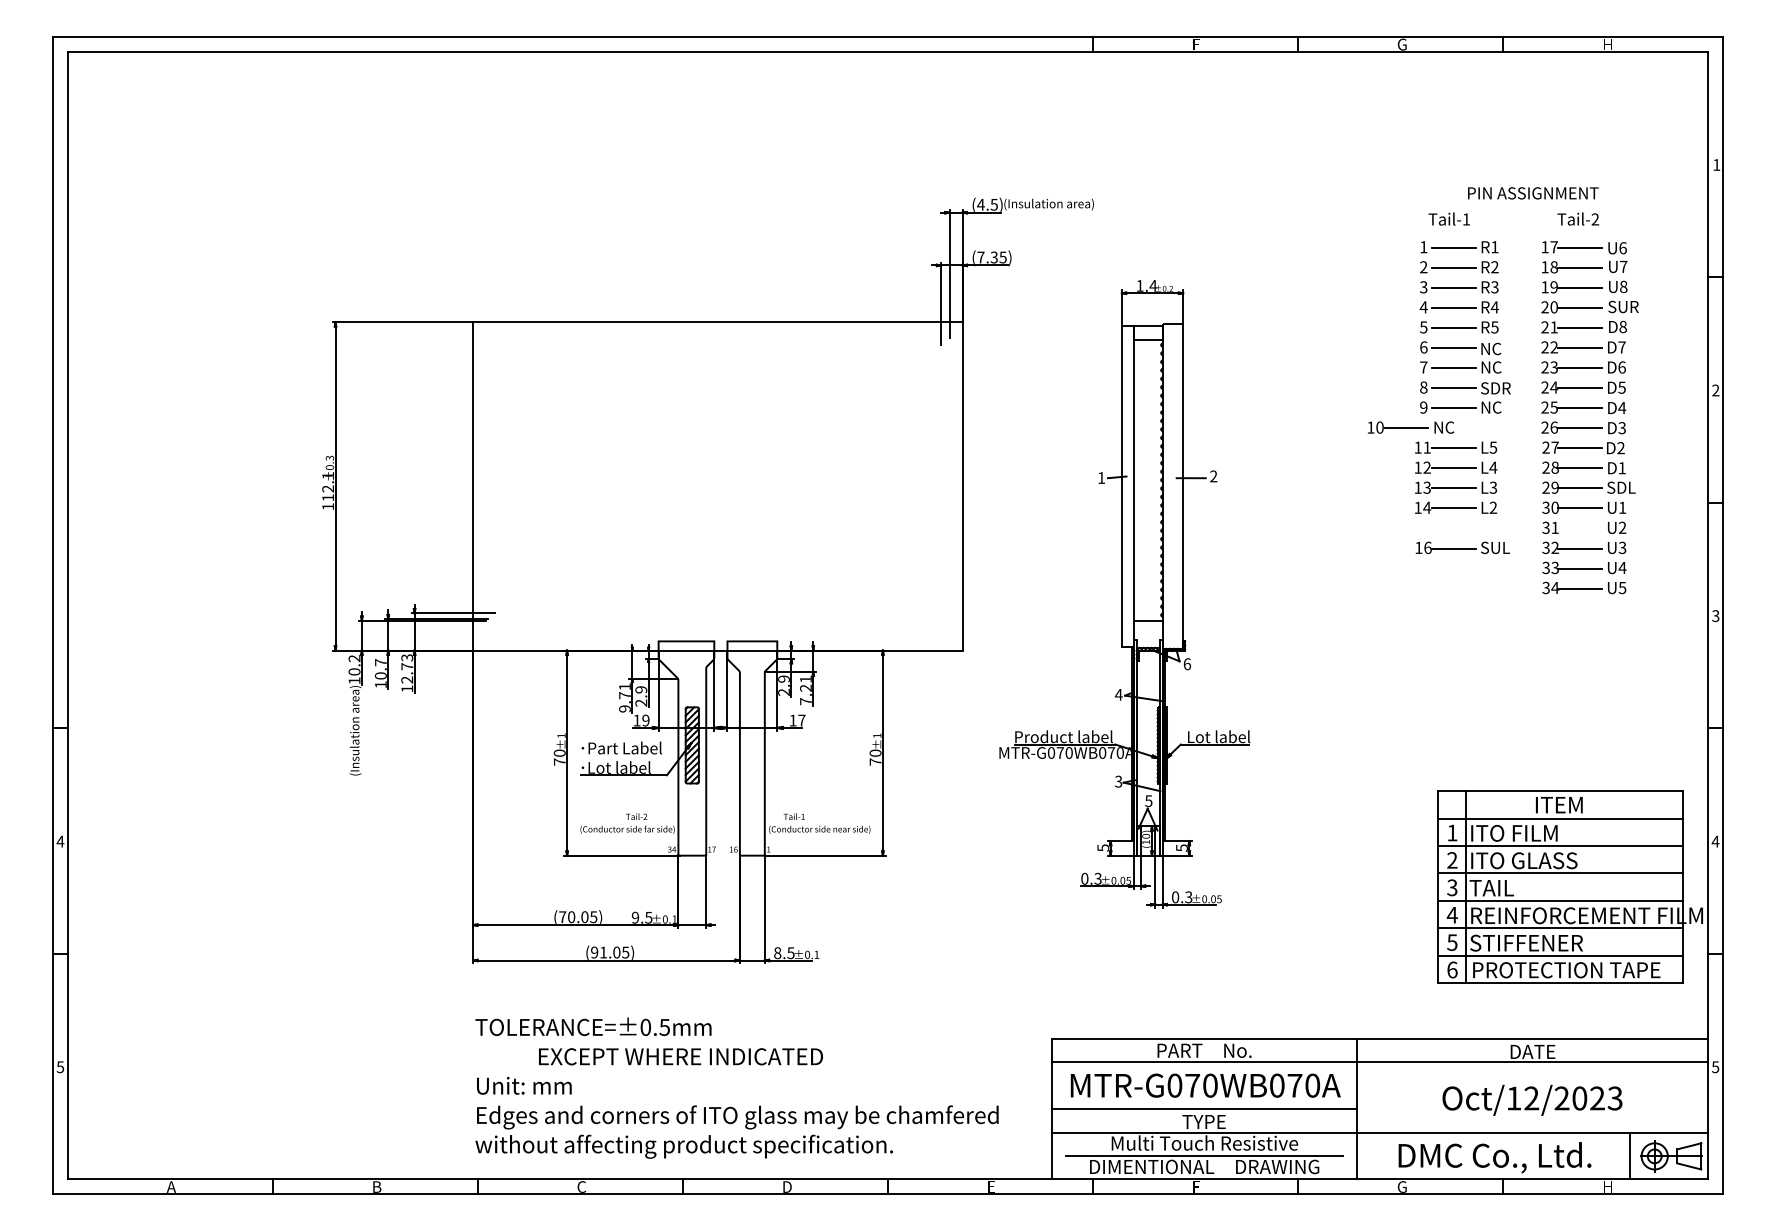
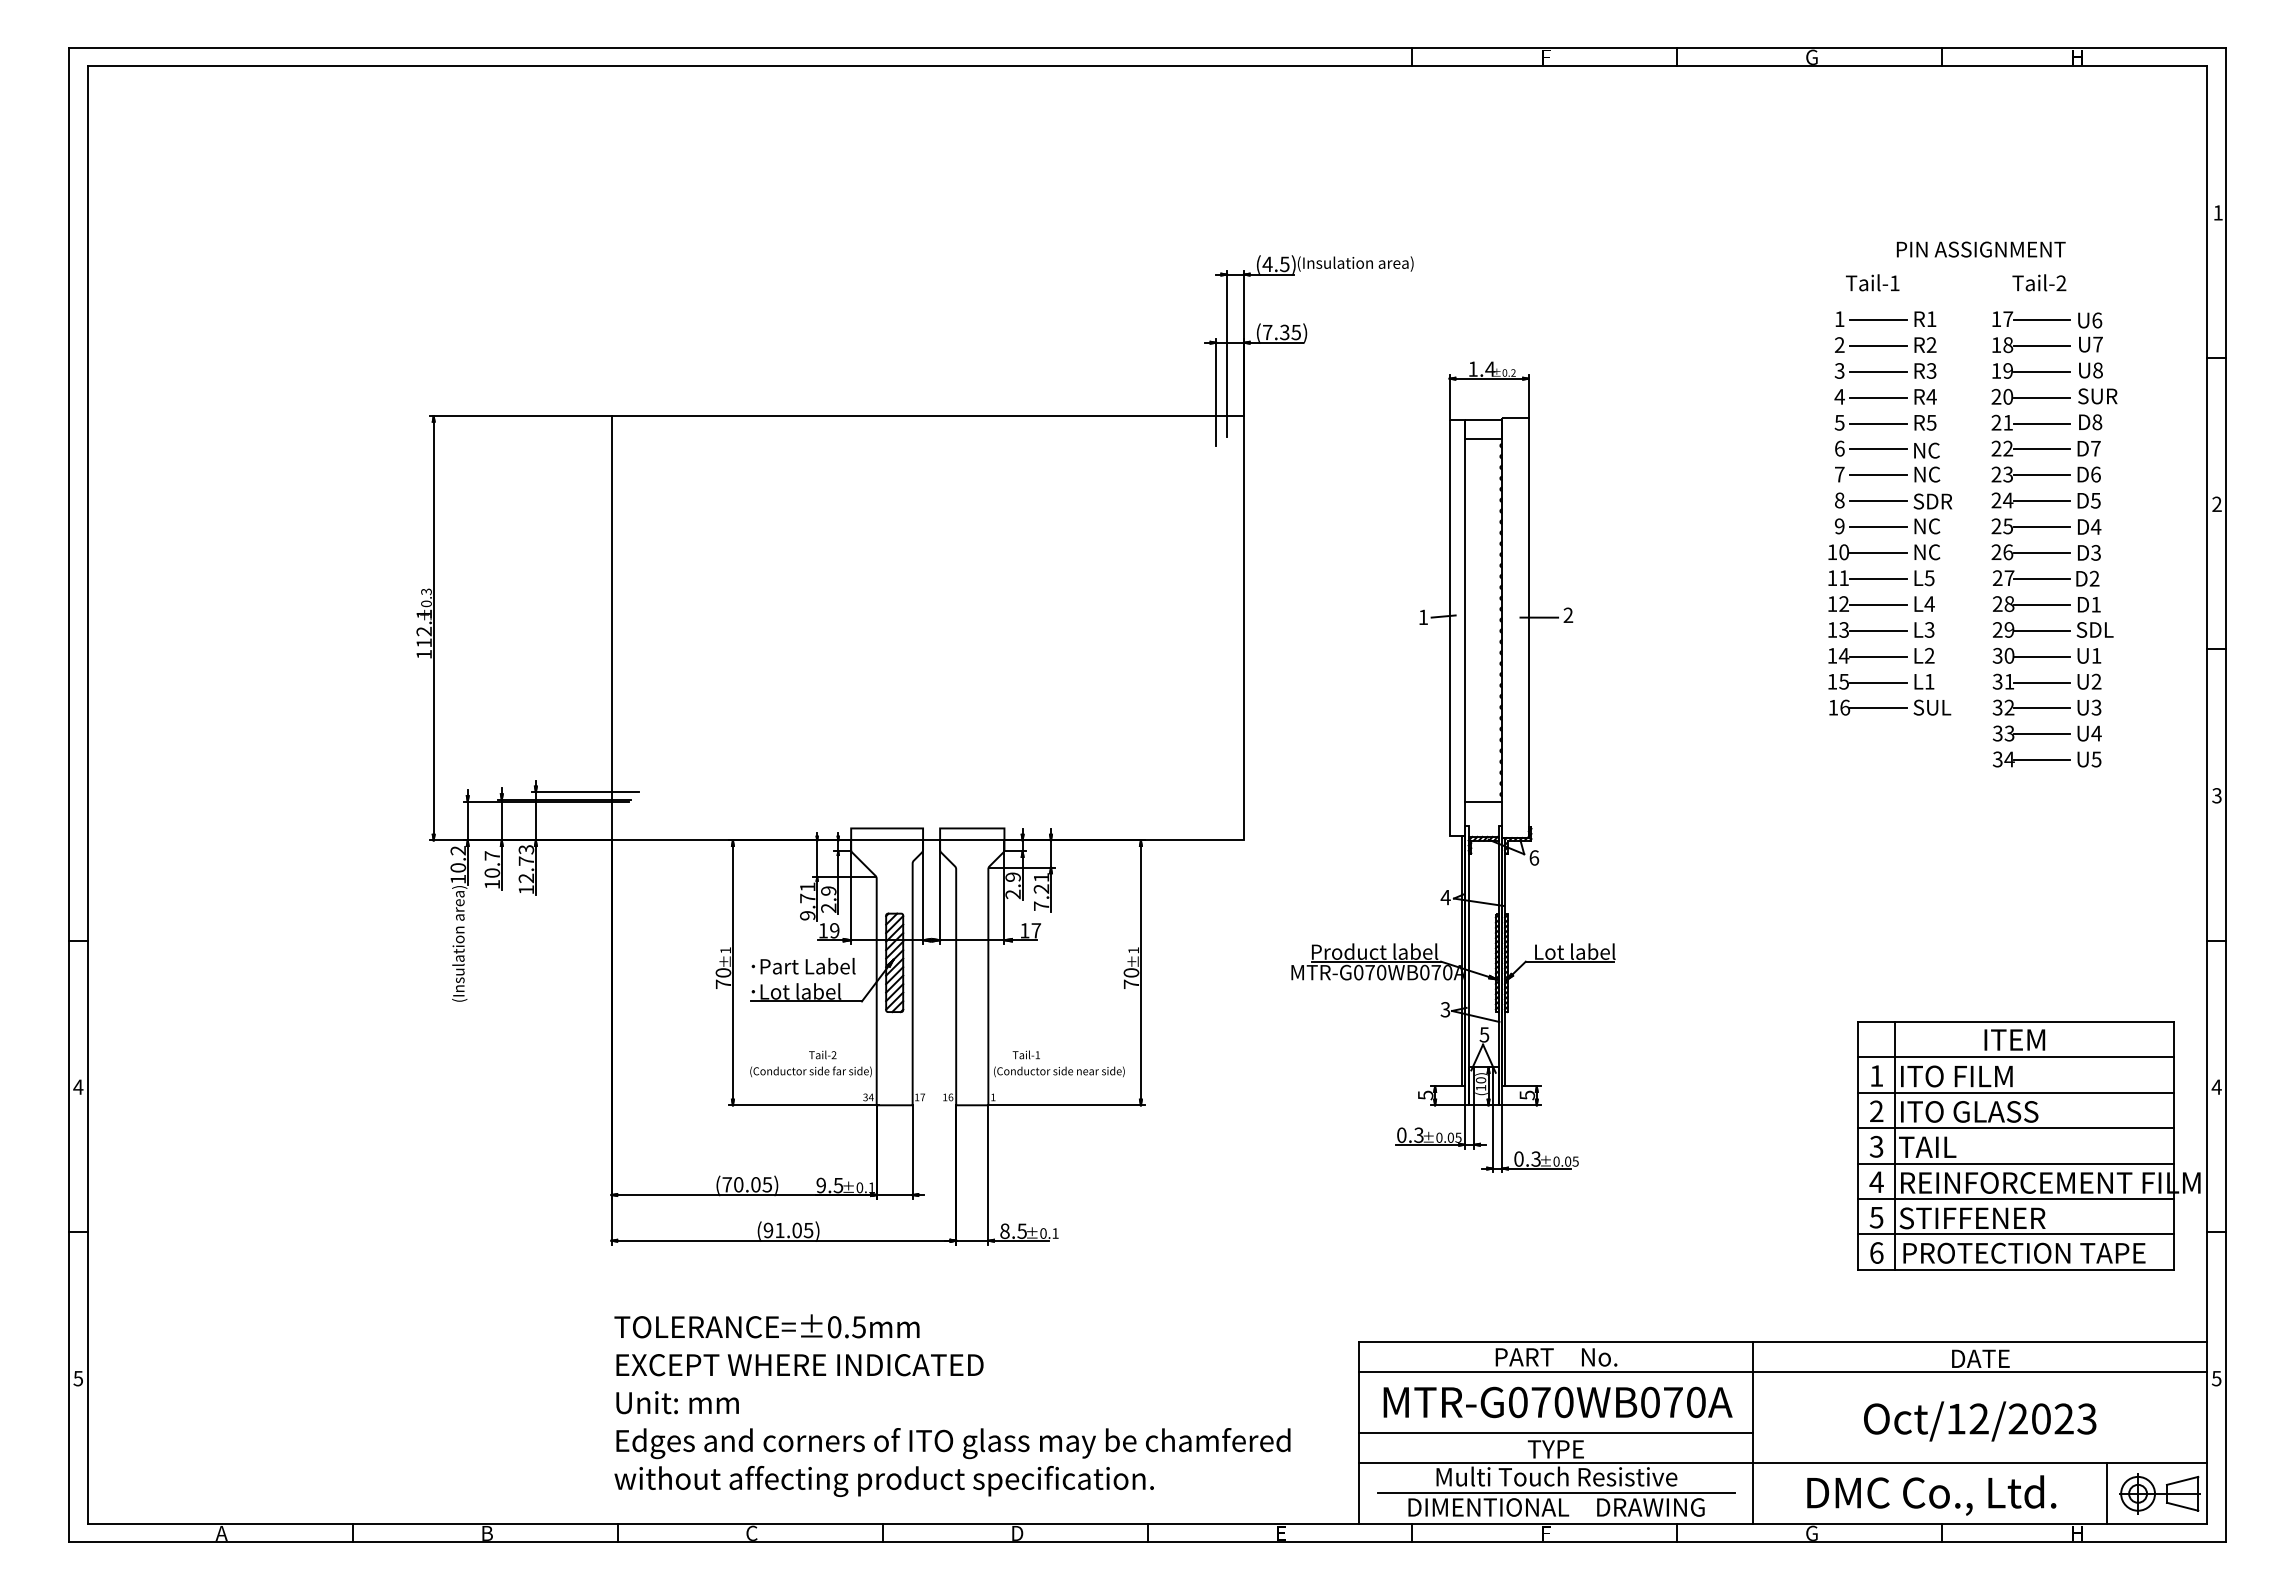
part: (1411, 427) -> (1884, 552), moved
part: (1456, 527) -> (1881, 681), added
line: (1579, 528) -> (2041, 682), added
text: (680, 1057) -> (799, 1365), moved

